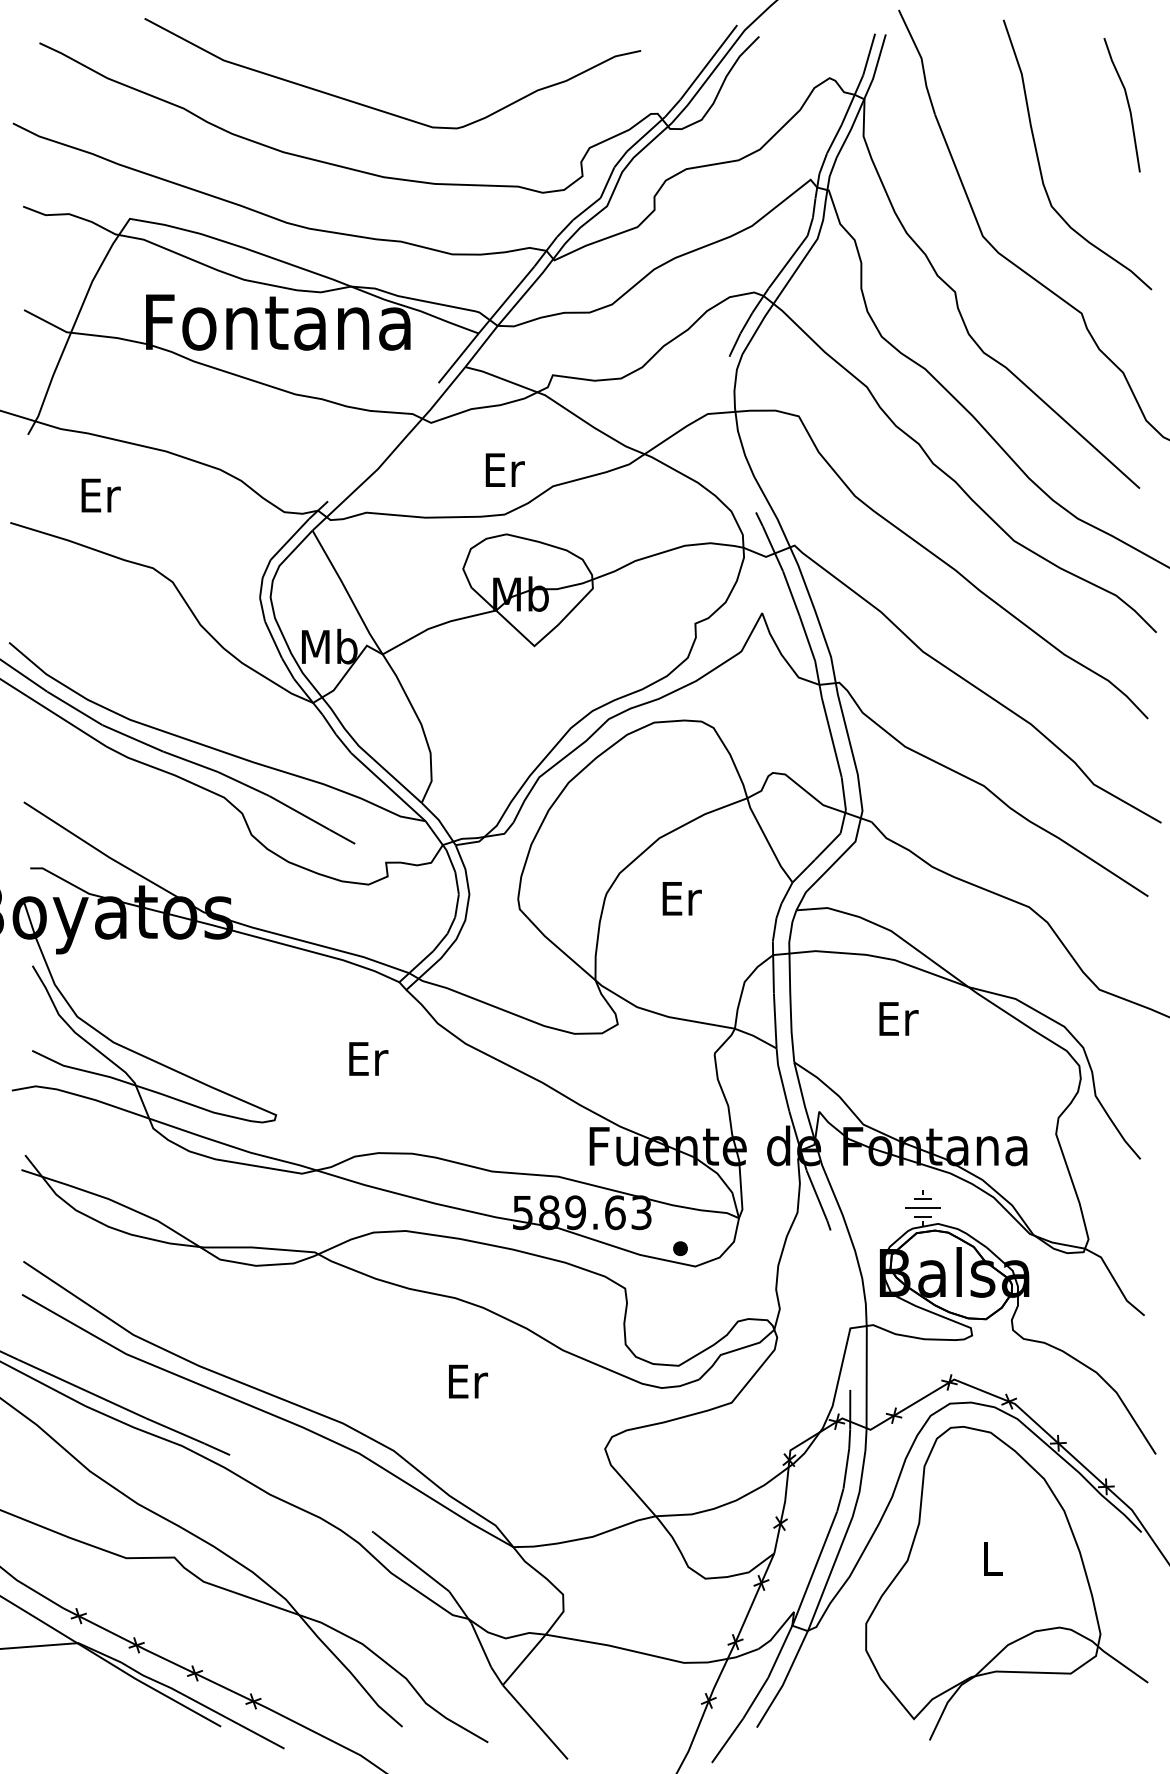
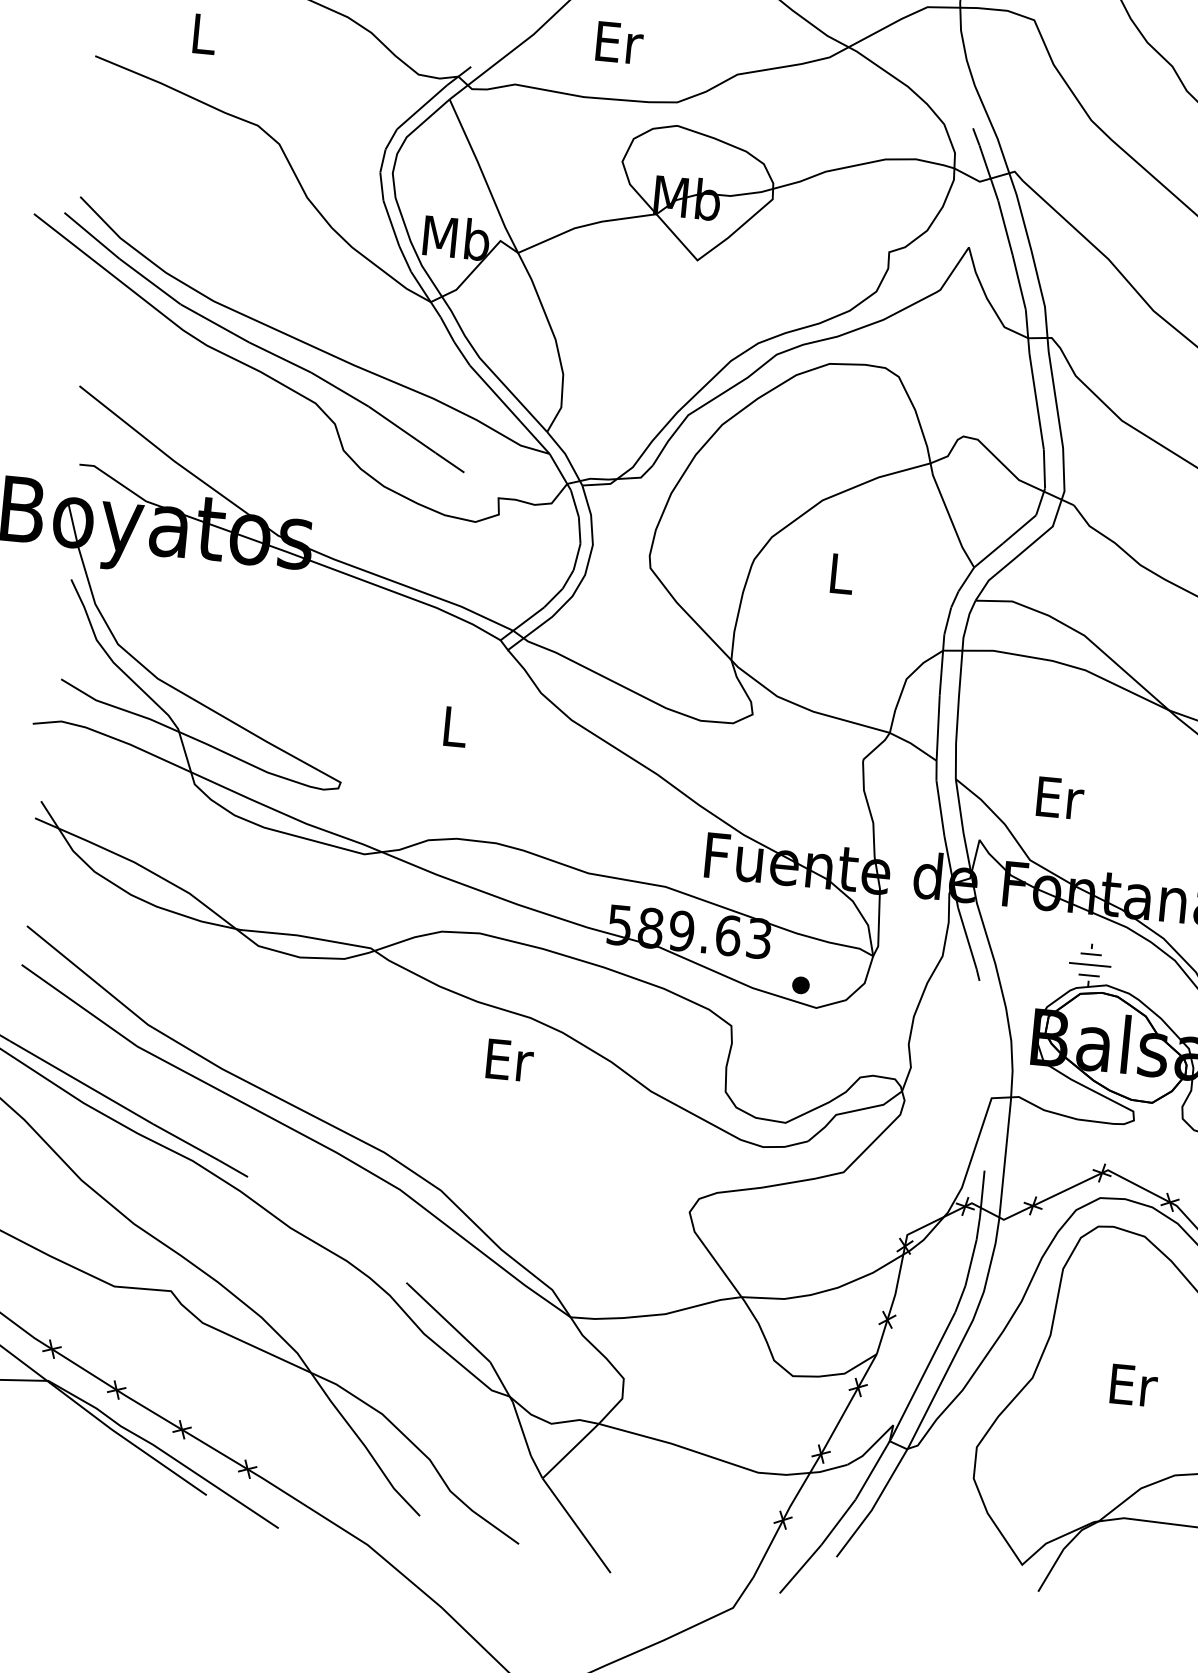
text: (504, 469) -> (618, 42), moved
text: (100, 495) -> (204, 34), Er -> L
text: (681, 898) -> (841, 573), Er -> L
text: (898, 1018) -> (1059, 797), moved
text: (368, 1058) -> (455, 726), Er -> L
text: (468, 1381) -> (510, 1060), moved
text: (993, 1558) -> (1133, 1385), L -> Er

